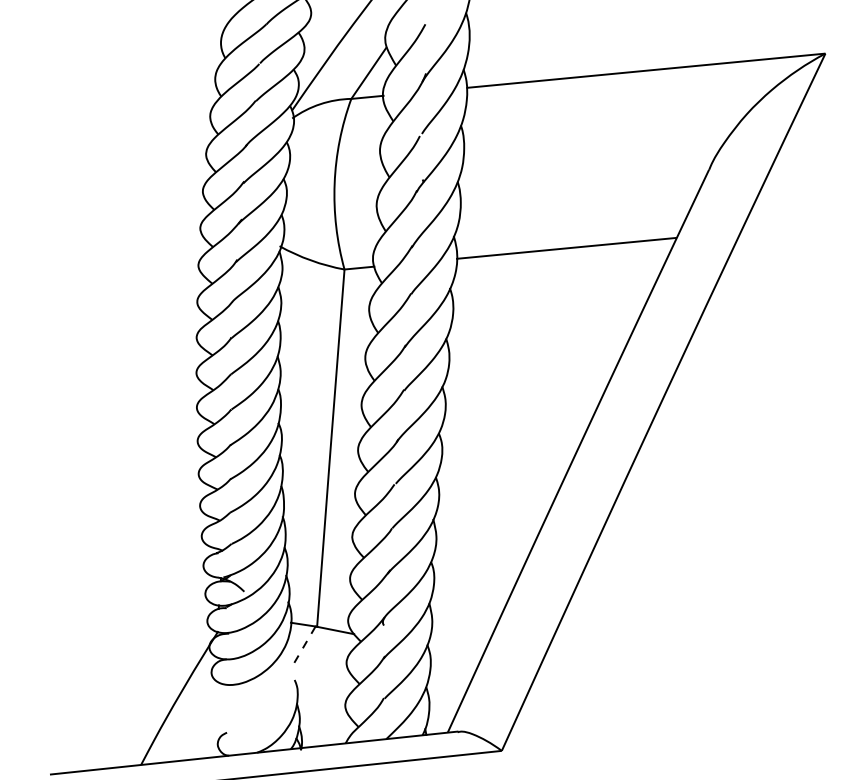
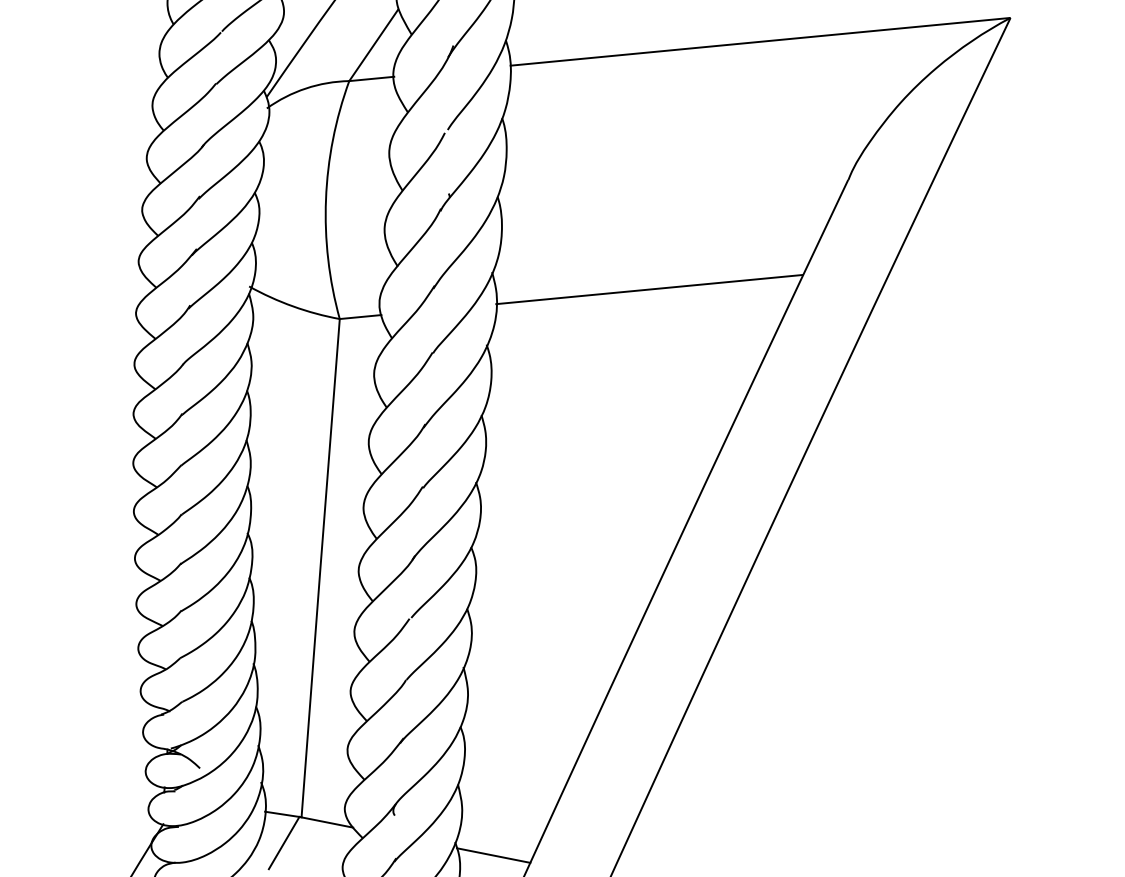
line: (304, 645) -> (283, 843), dashed -> solid
line: (454, 653) -> (493, 854), added

